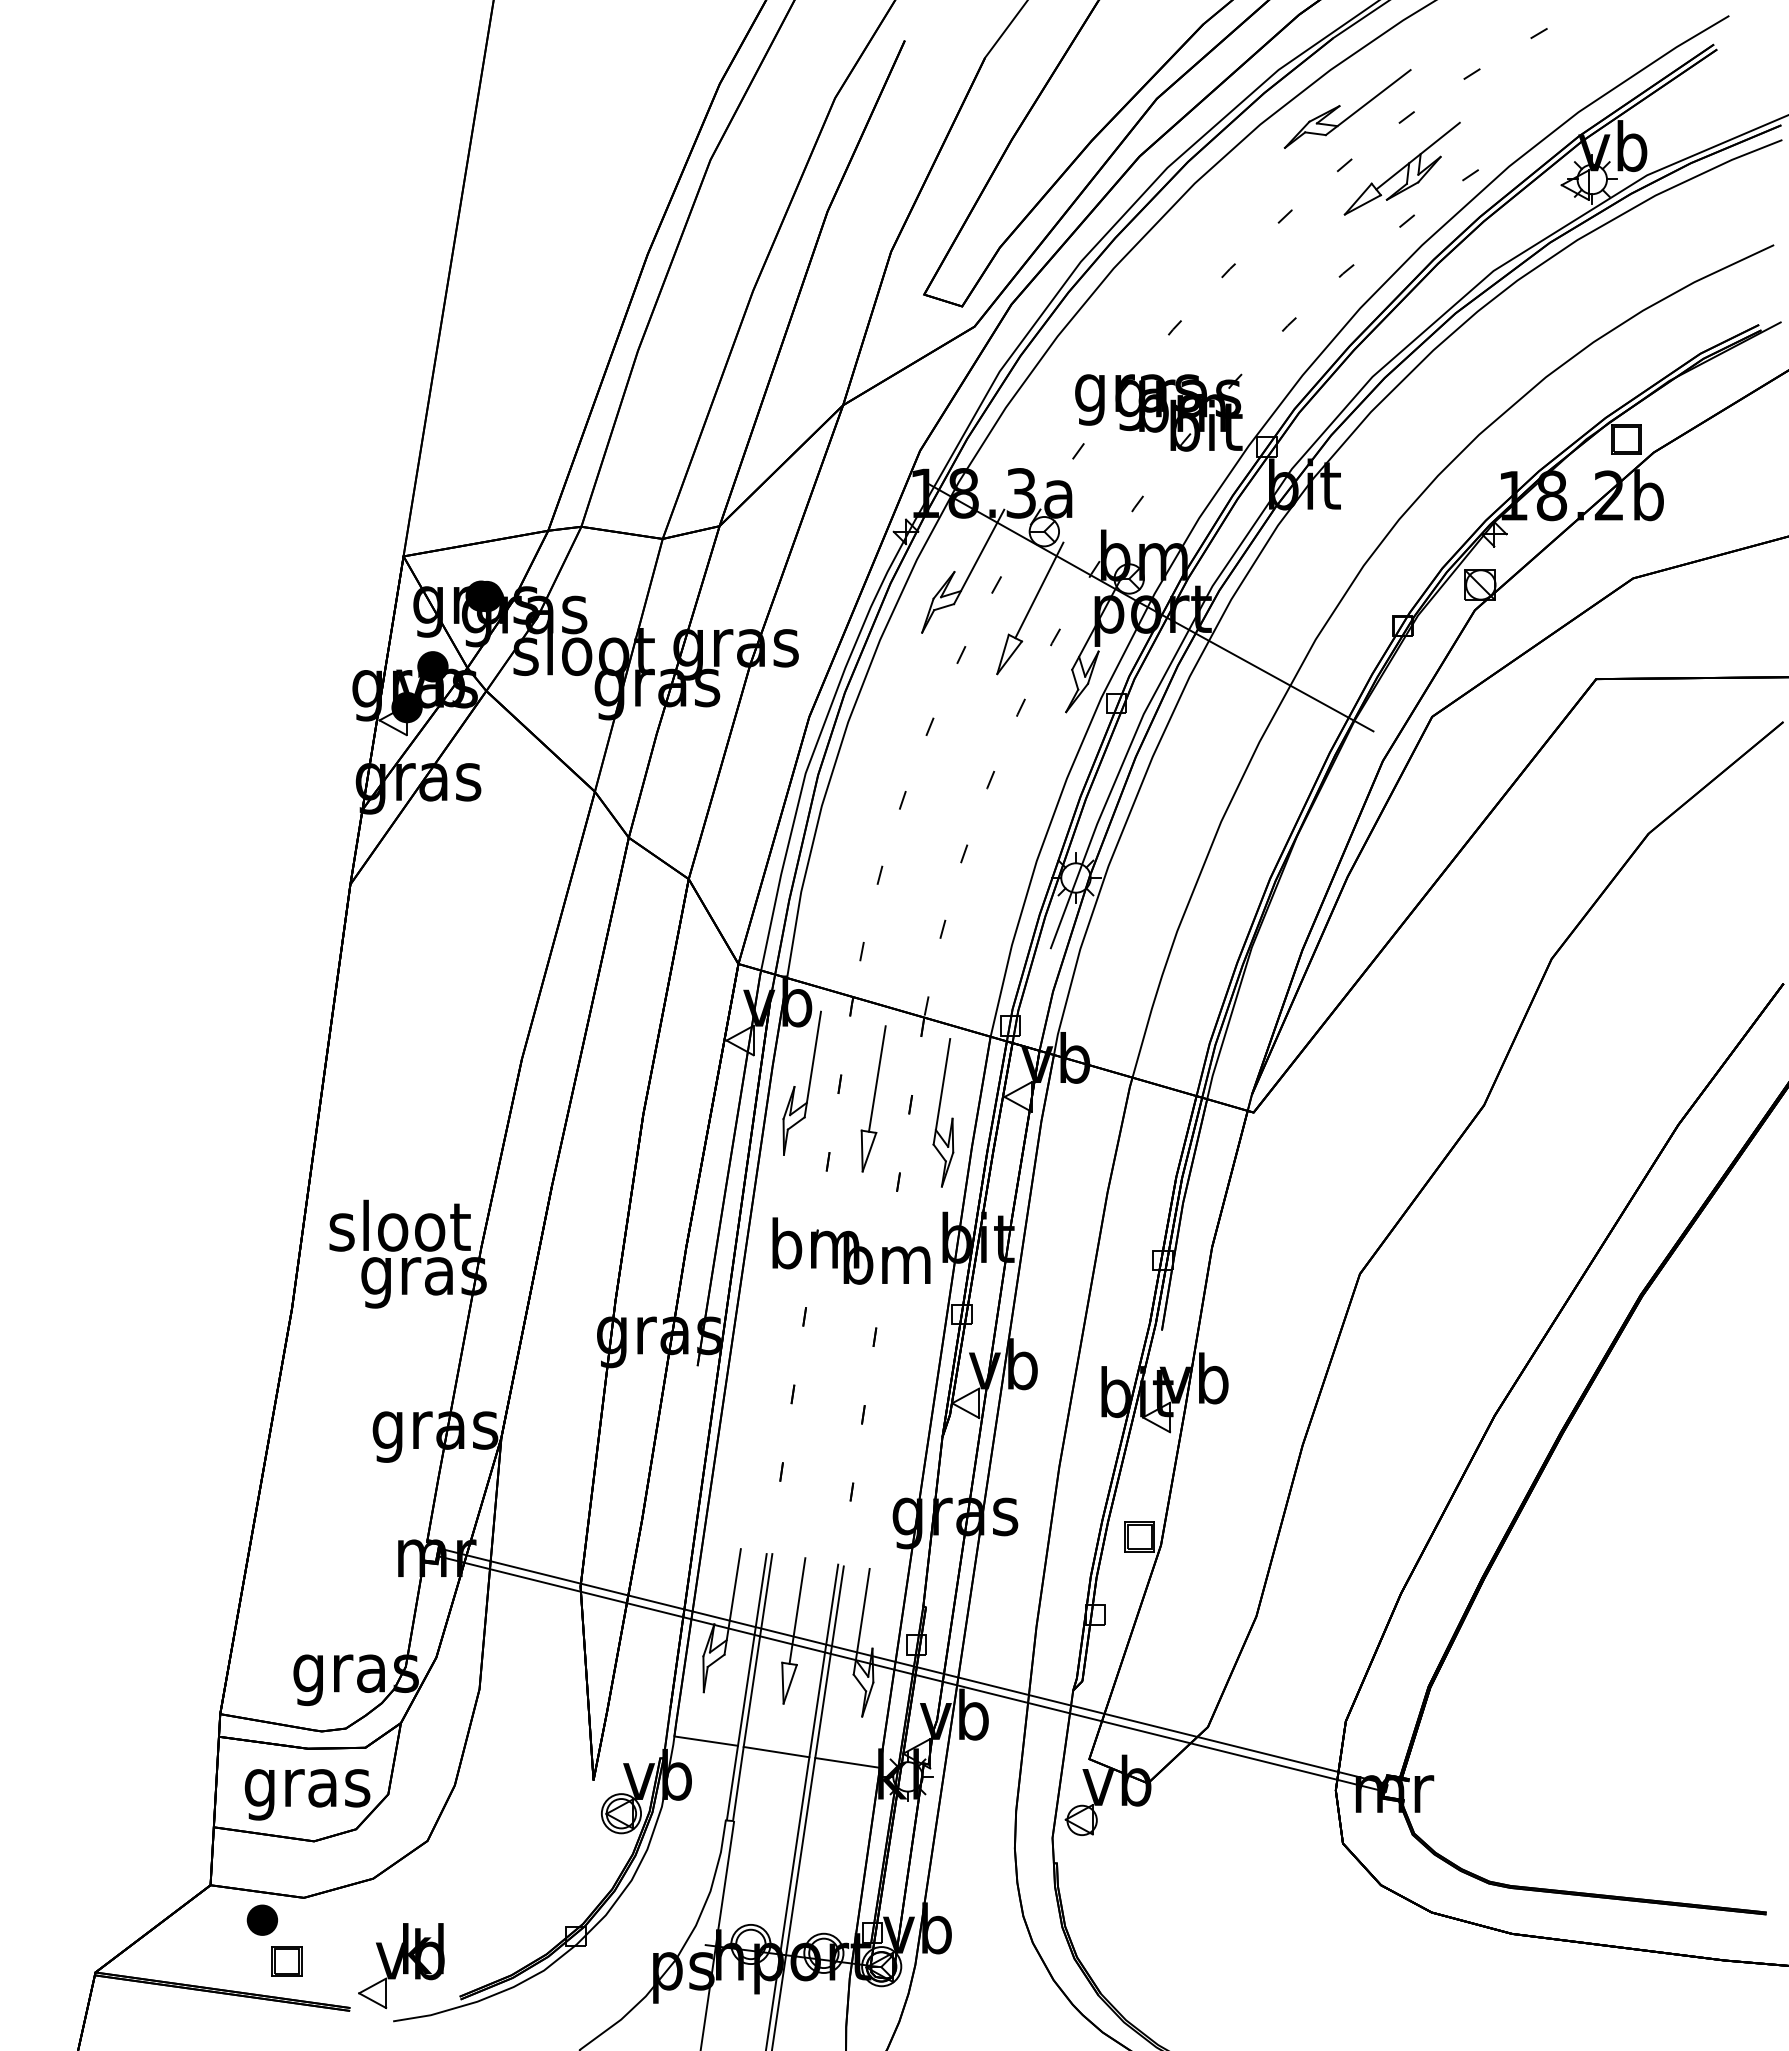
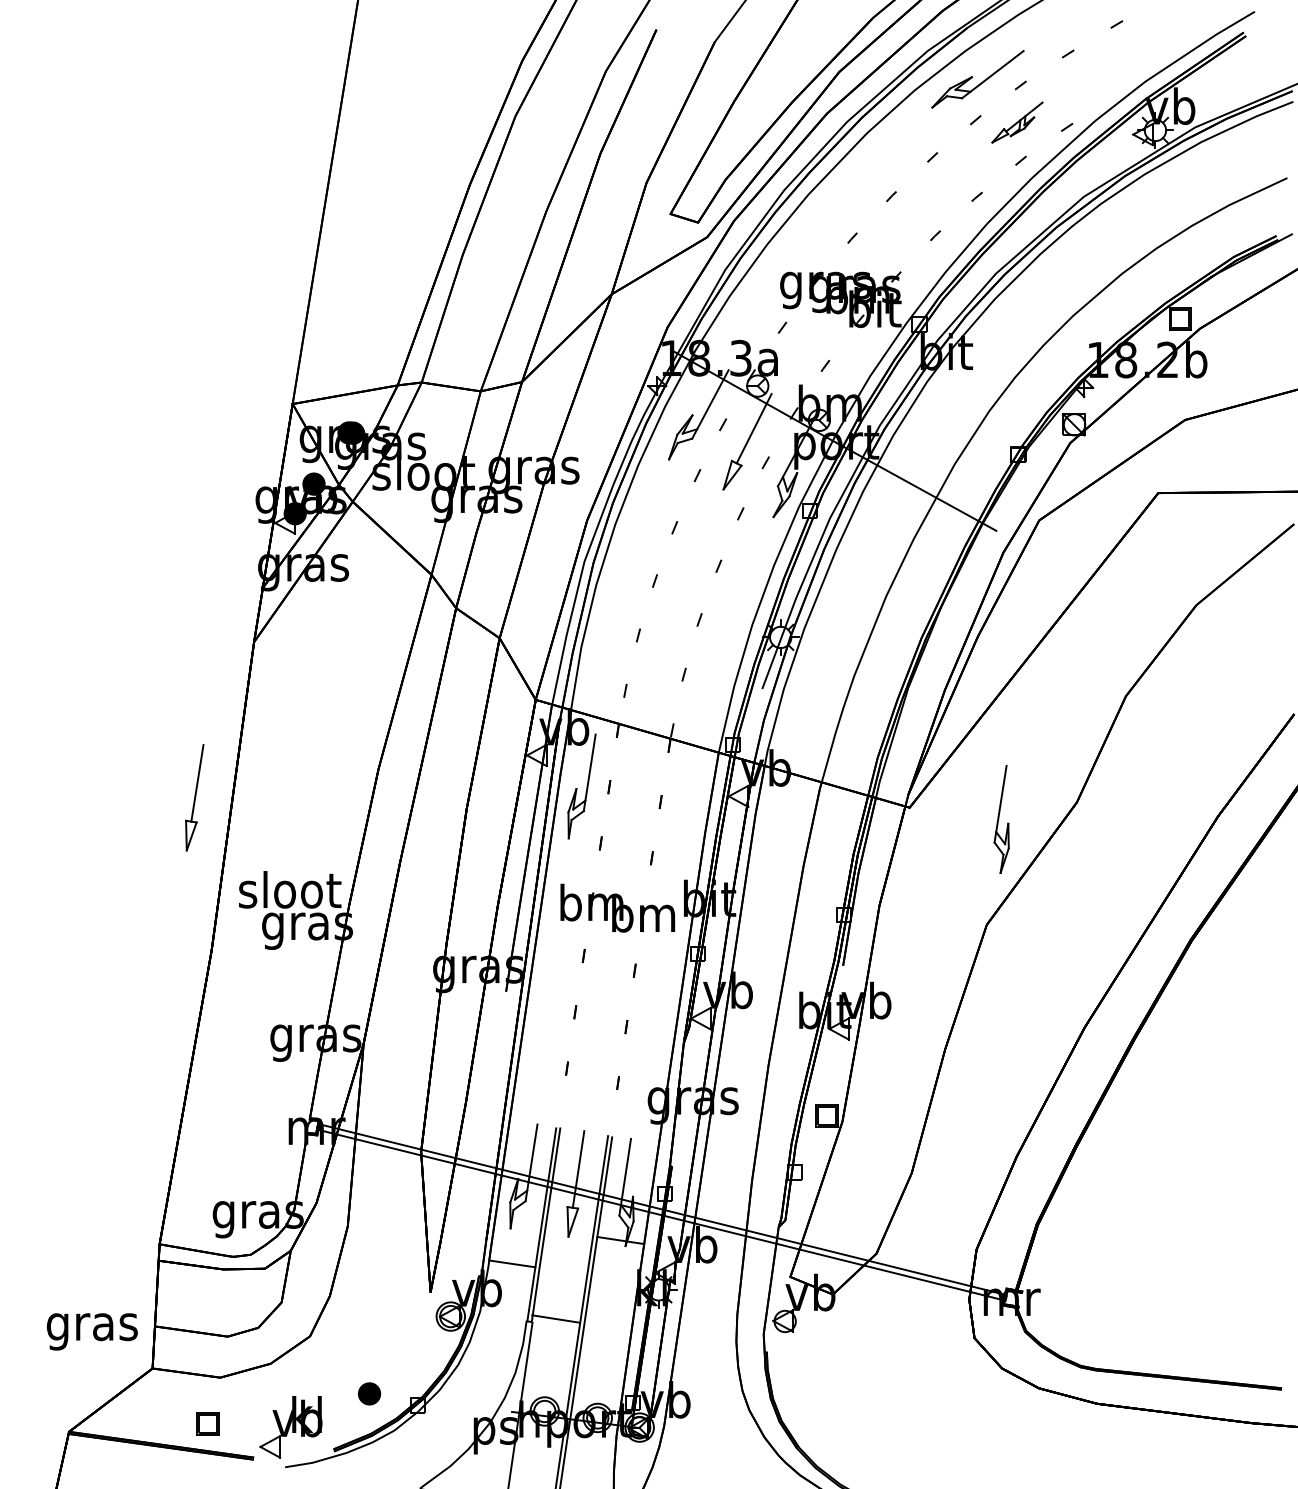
part: (1401, 168) -> (1016, 122), size x0.6
part: (873, 1098) -> (194, 797), moved
part: (943, 1112) -> (1001, 819), moved
line: (776, 1751) -> (556, 1318), moved
line: (847, 1762) -> (620, 1240), moved
text: (307, 1794) -> (92, 1331), moved
part: (261, 1919) -> (368, 1393), moved

